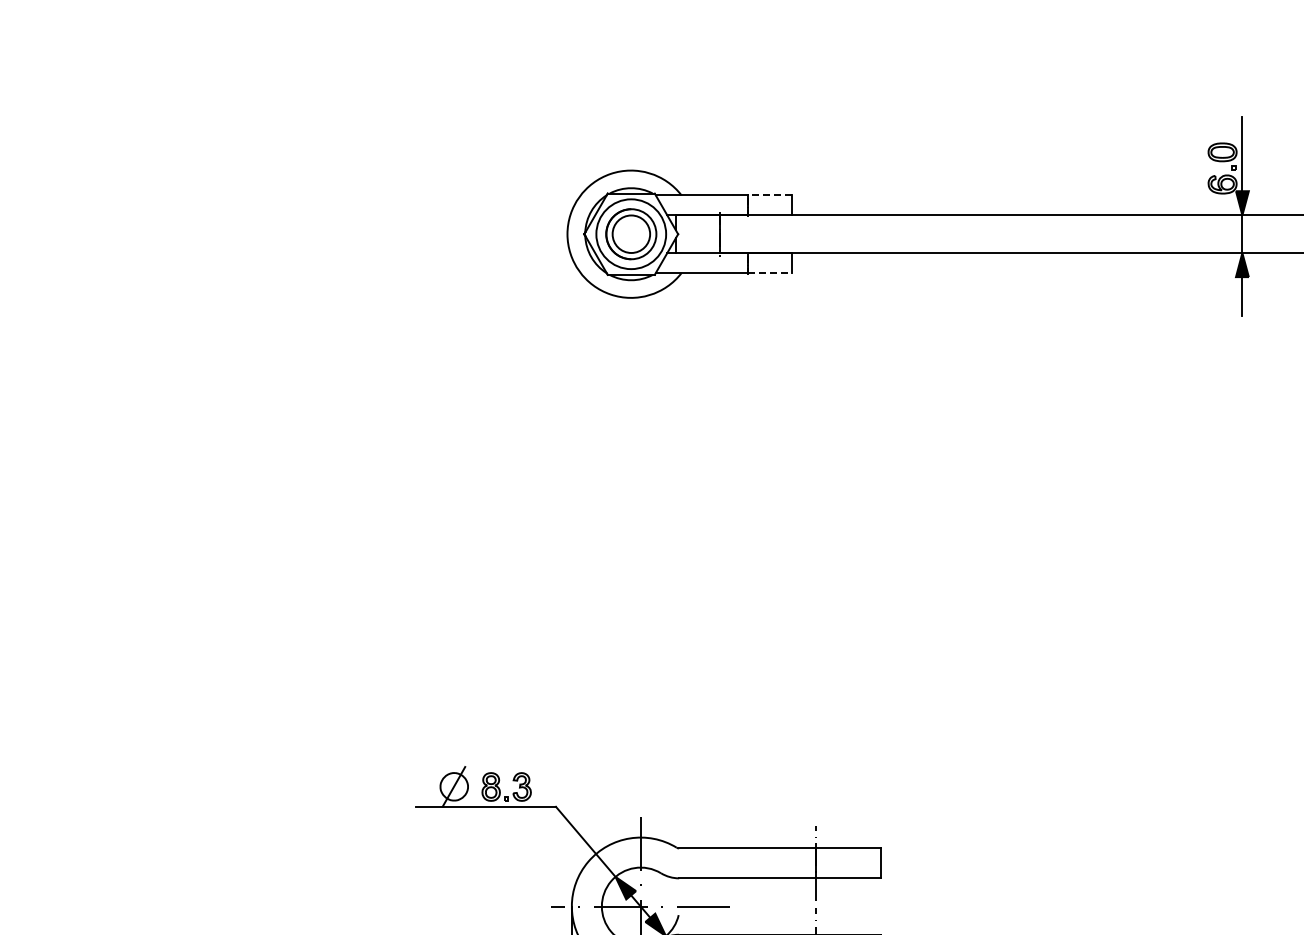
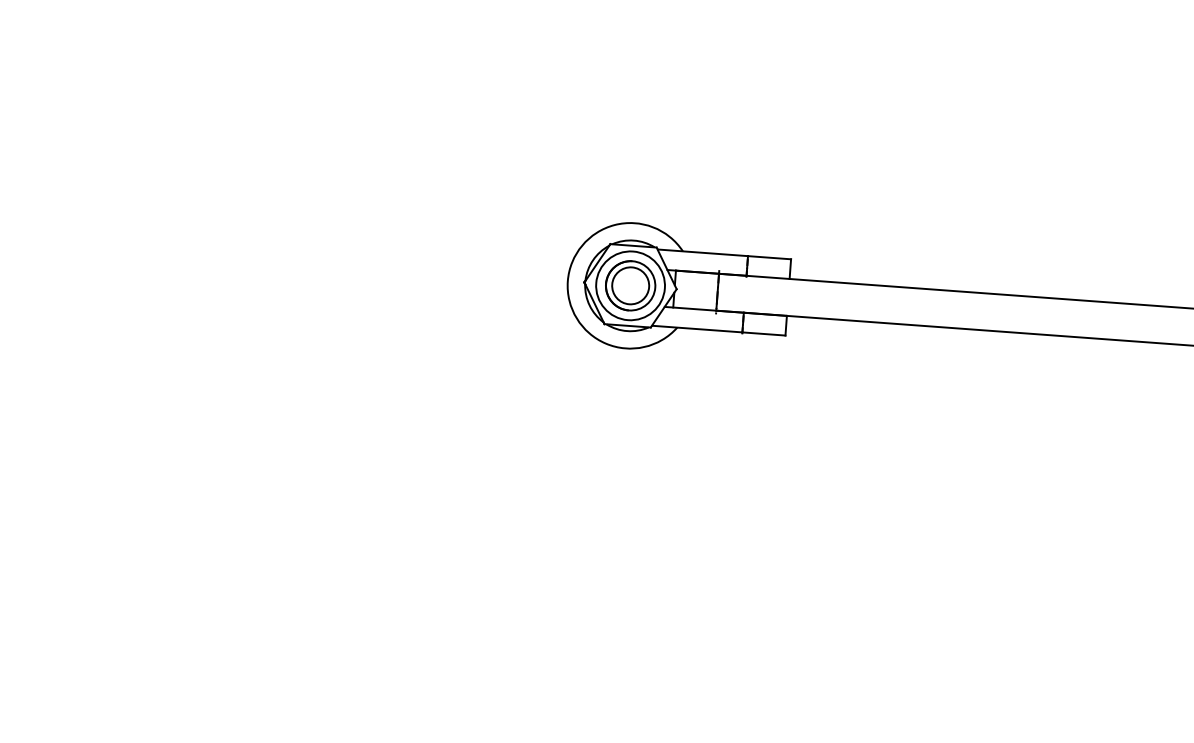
line: (769, 195) -> (769, 257), dashed -> solid
line: (769, 273) -> (763, 334), dashed -> solid

